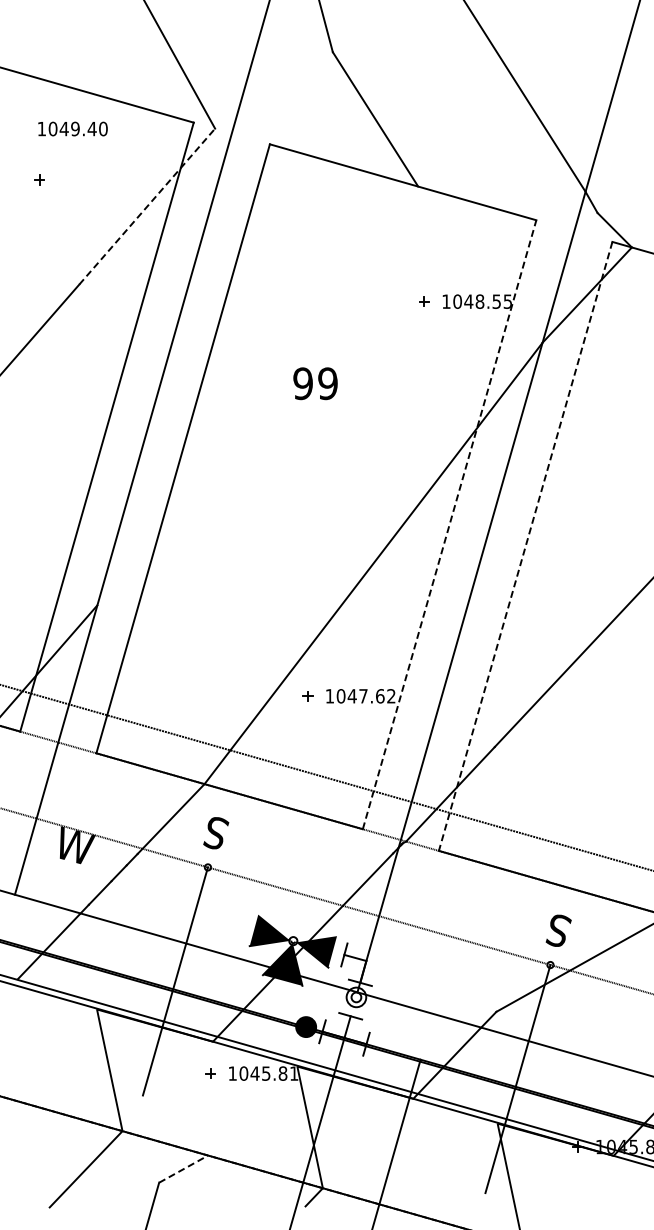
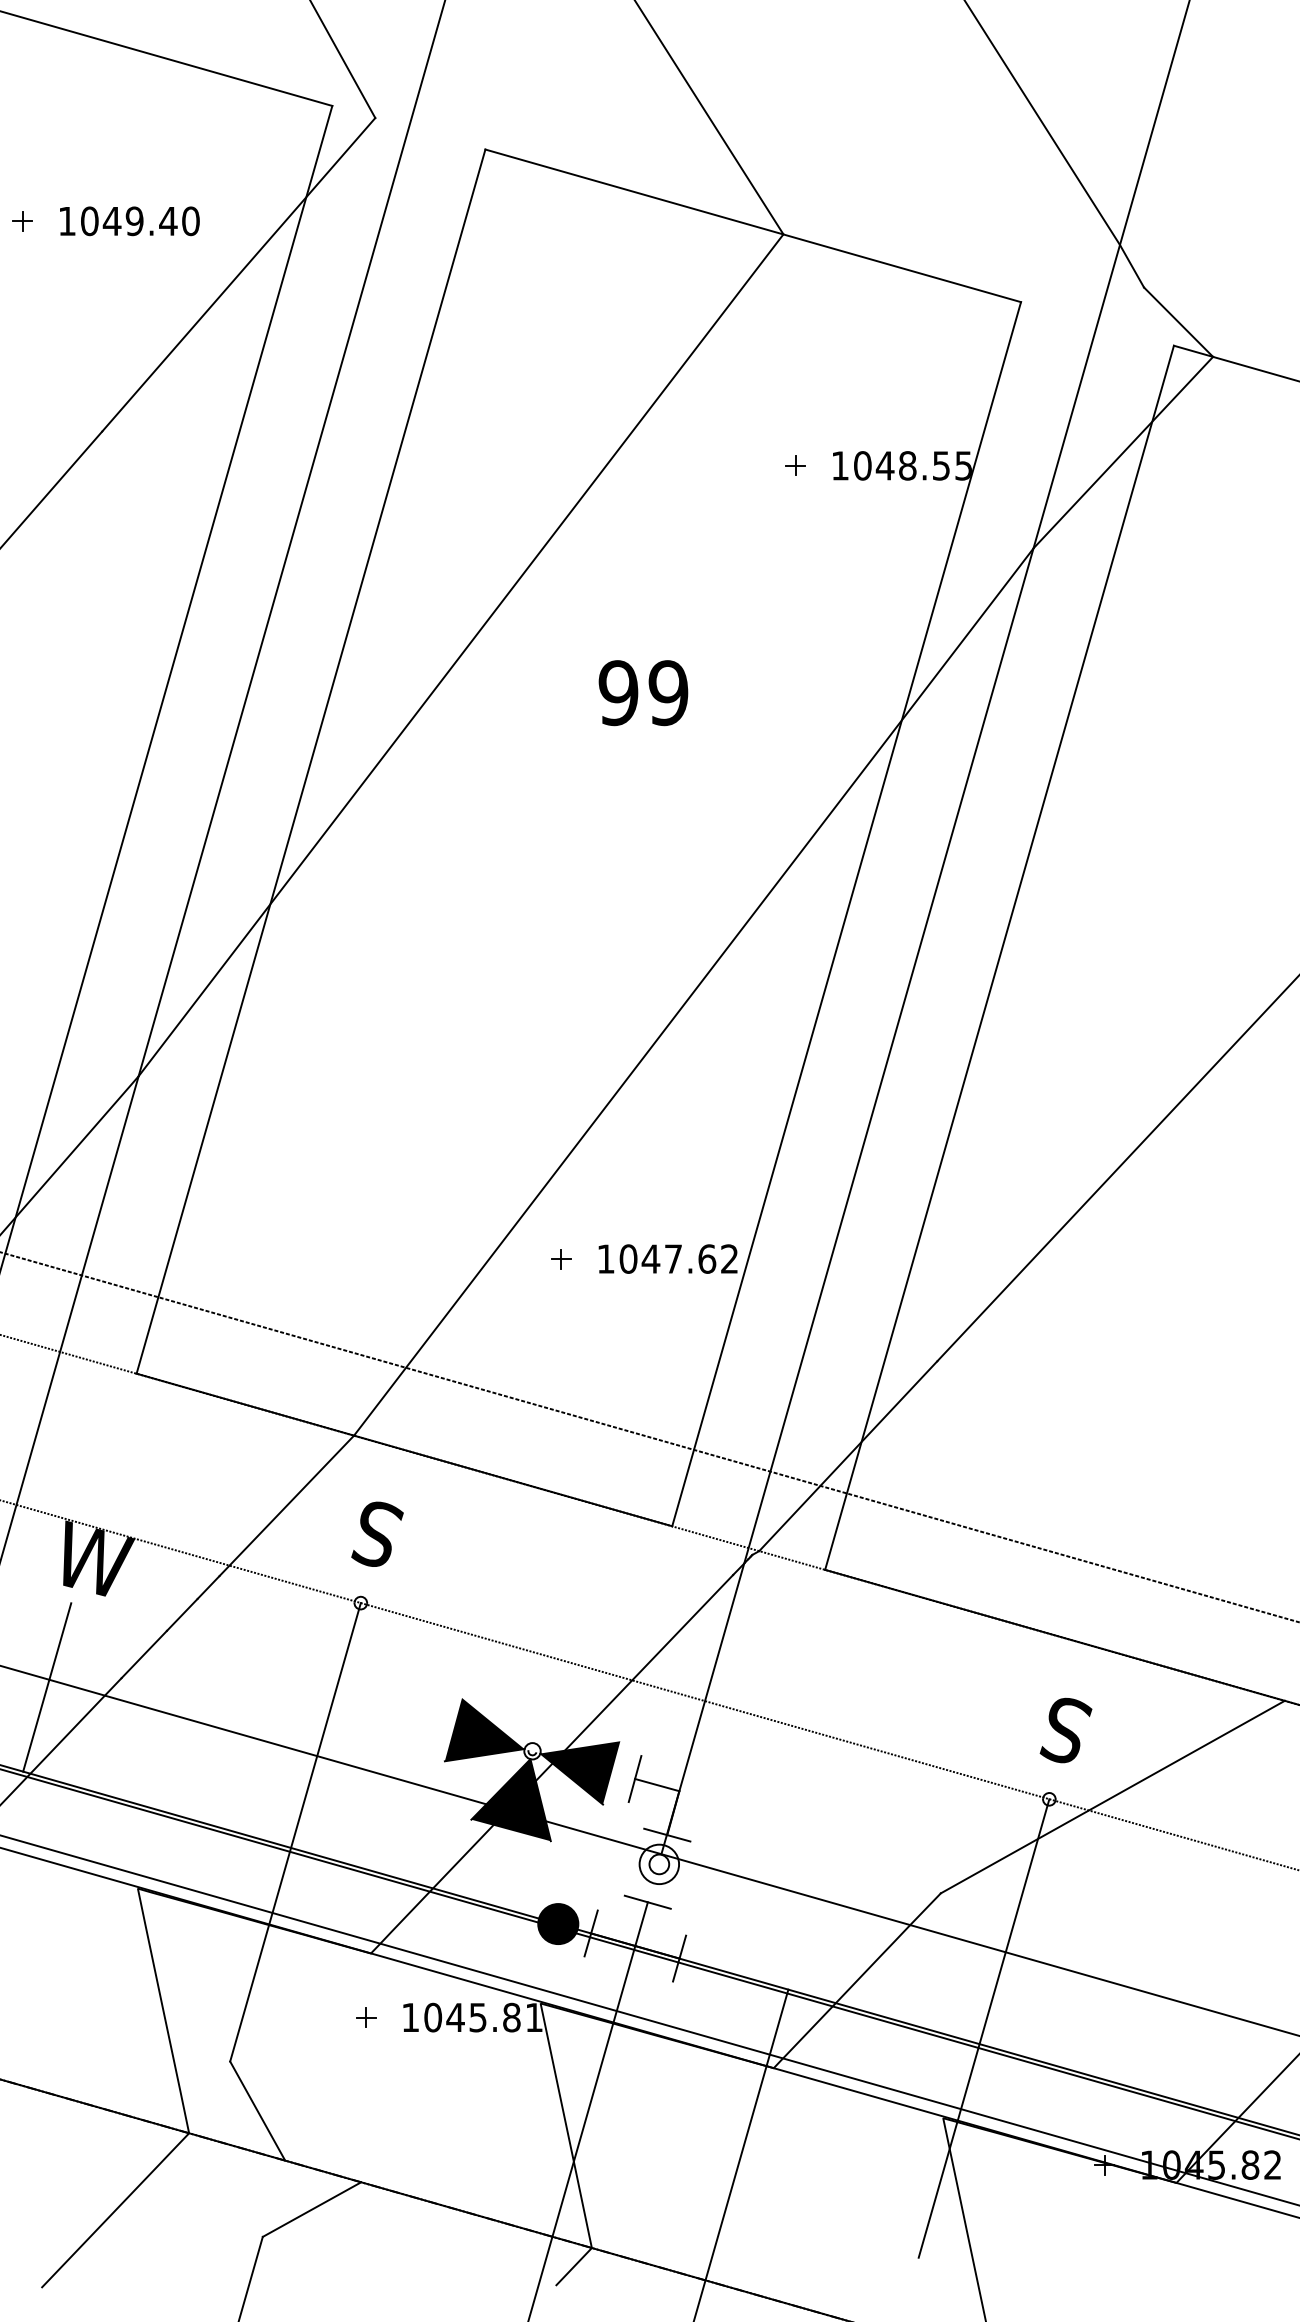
text: (72, 128) -> (128, 220), moved
line: (147, 206) -> (239, 274), dashed -> solid
text: (315, 383) -> (643, 692), moved
line: (257, 395) -> (460, 654), added
line: (449, 524) -> (846, 913), dashed -> solid
line: (525, 546) -> (999, 957), dashed -> solid
line: (51, 909) -> (46, 1687), added
line: (156, 1119) -> (257, 2109), added
line: (183, 1169) -> (311, 2210), dashed -> solid

